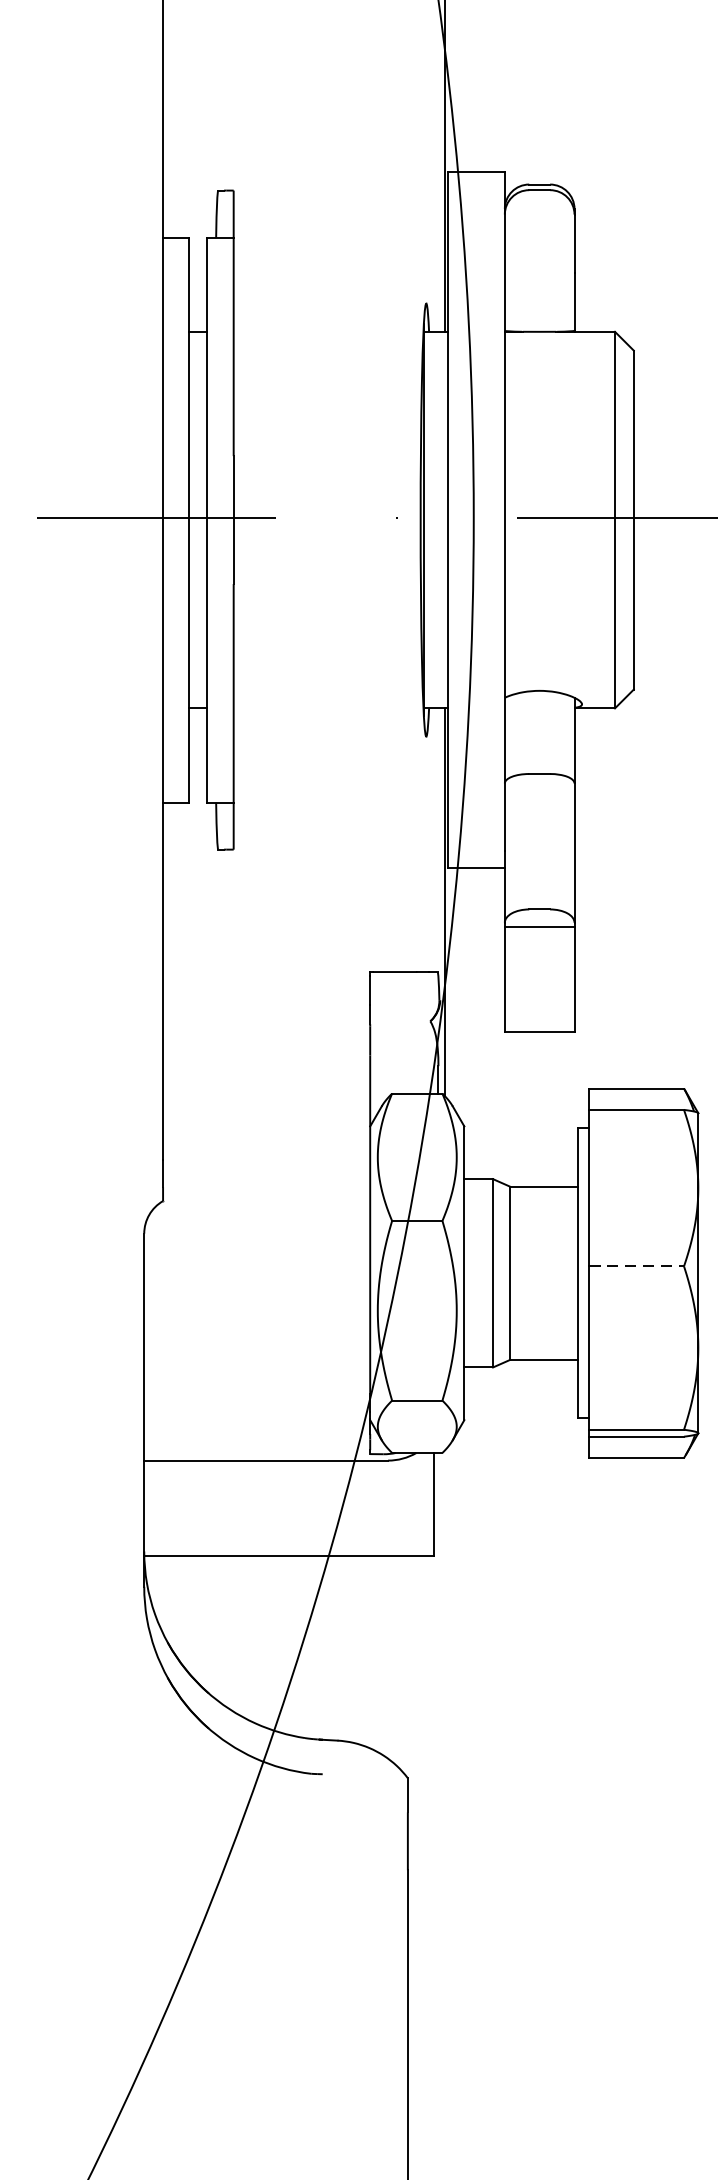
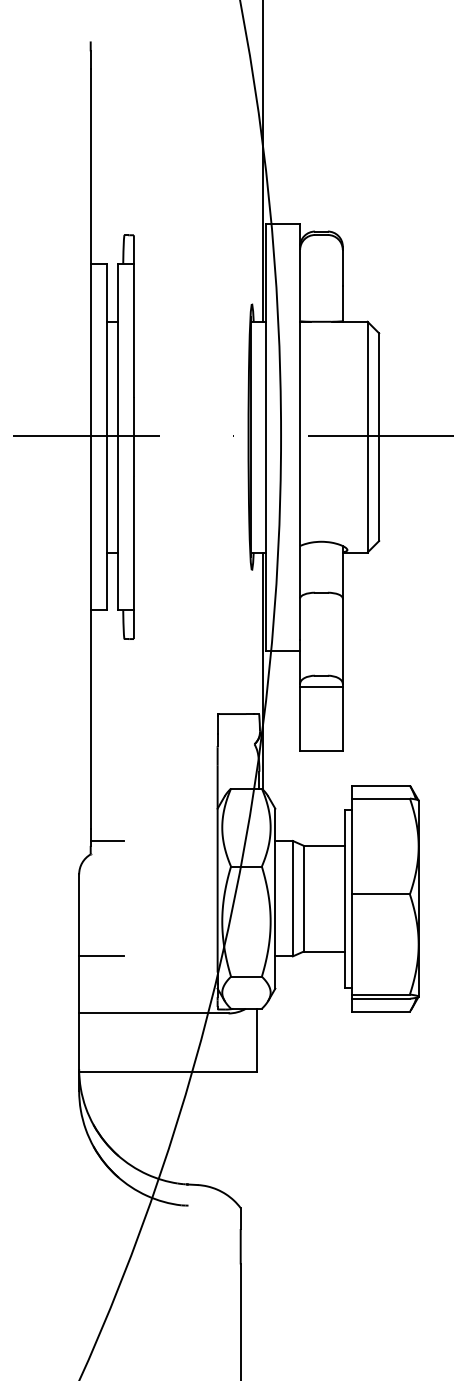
line: (188, 1179) -> (106, 841), added
line: (637, 1266) -> (381, 894), dashed -> solid
line: (180, 1367) -> (101, 956), added

